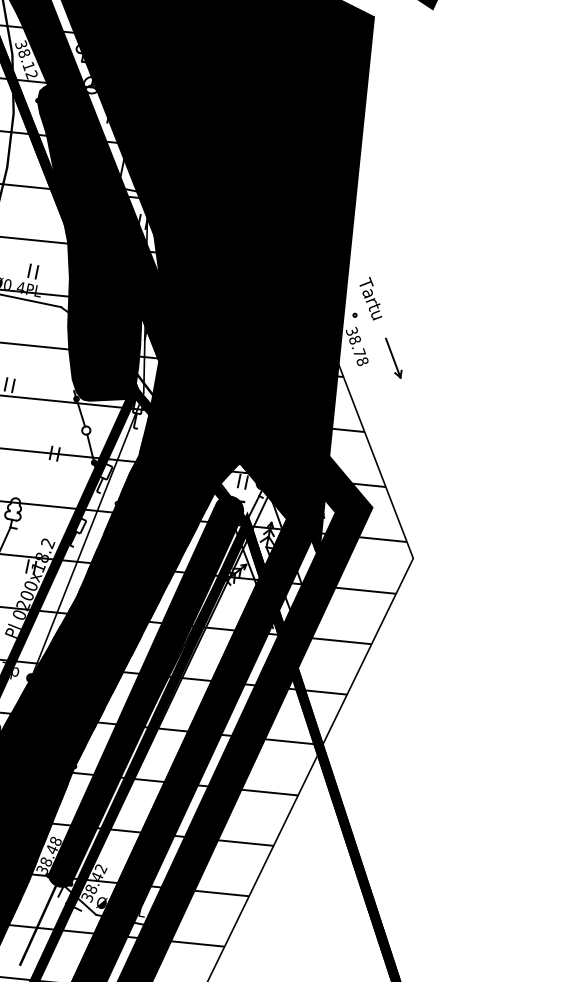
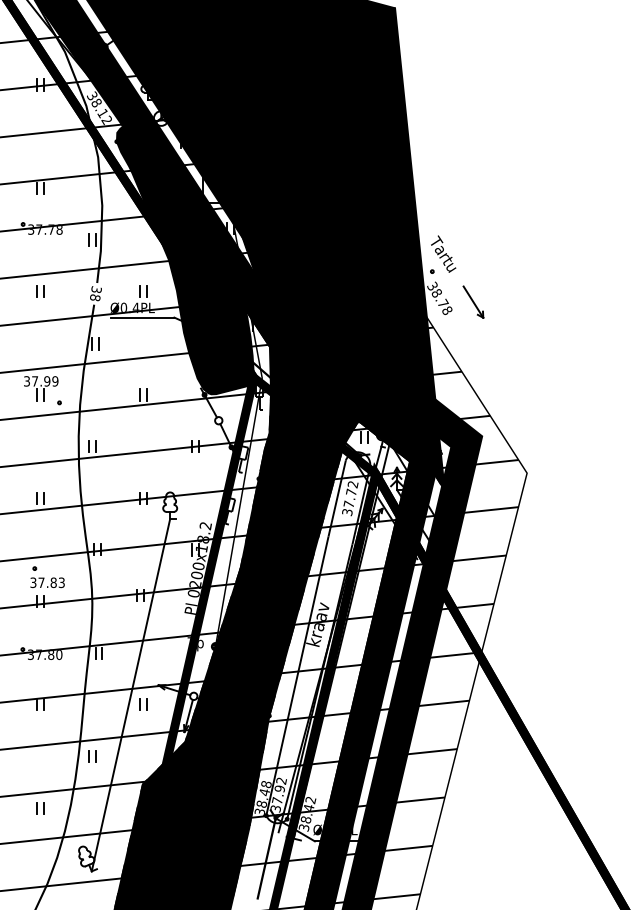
fill: (146, 691) -> (318, 637), removed

